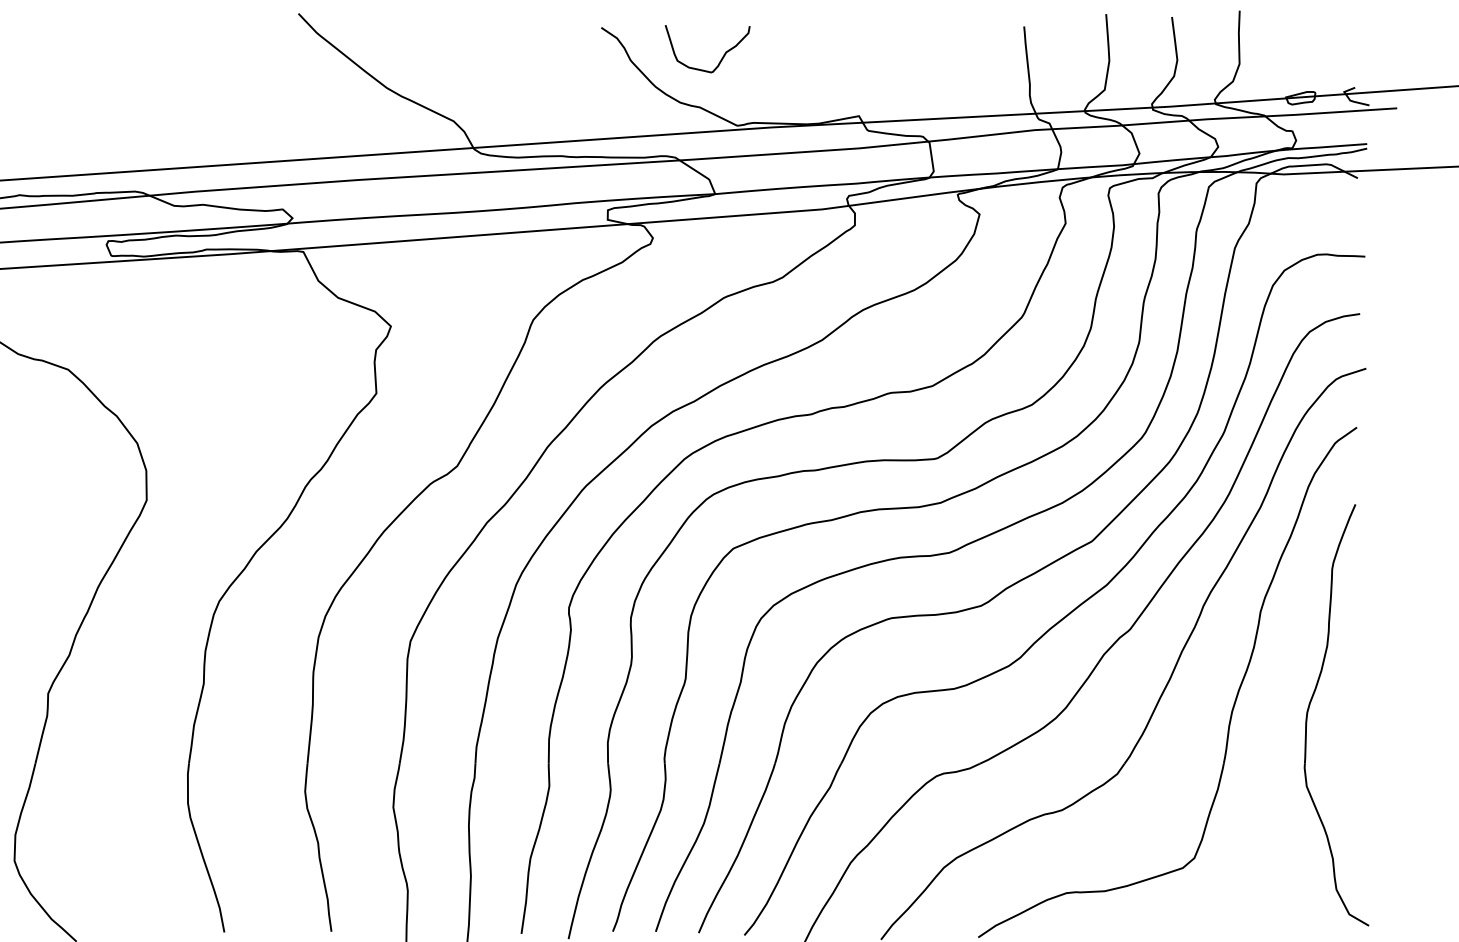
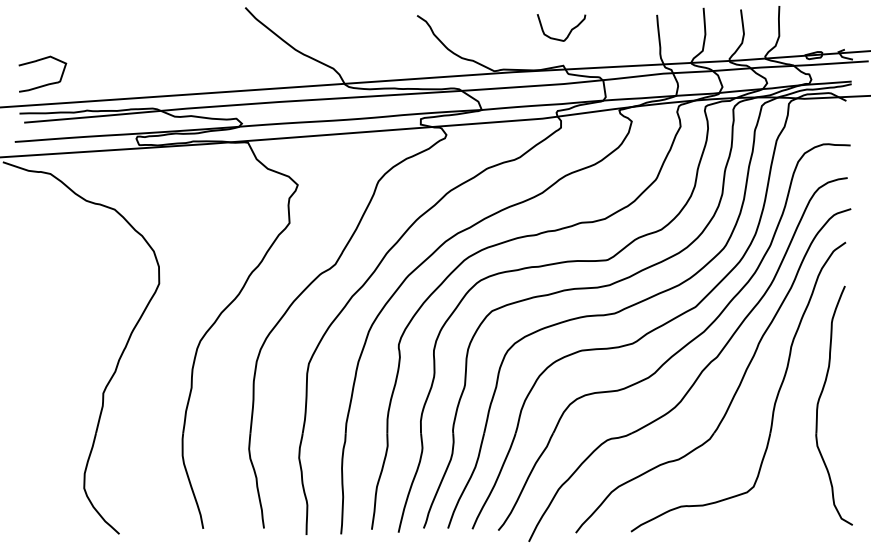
curve: (721, 55) -> (569, 31), moved

